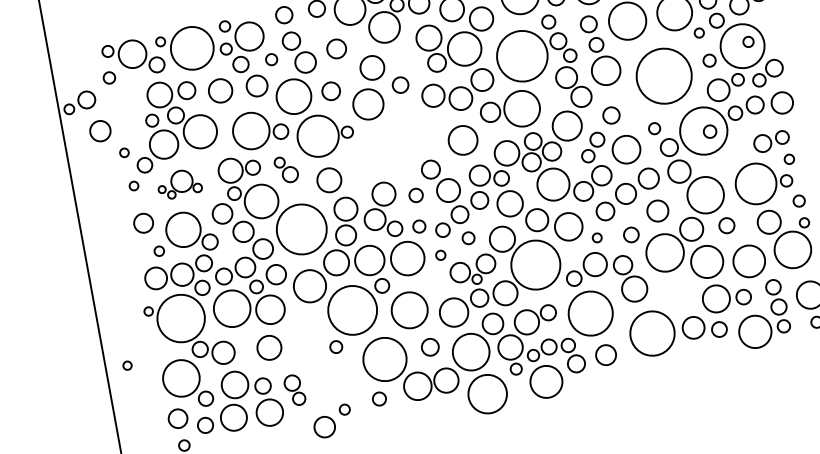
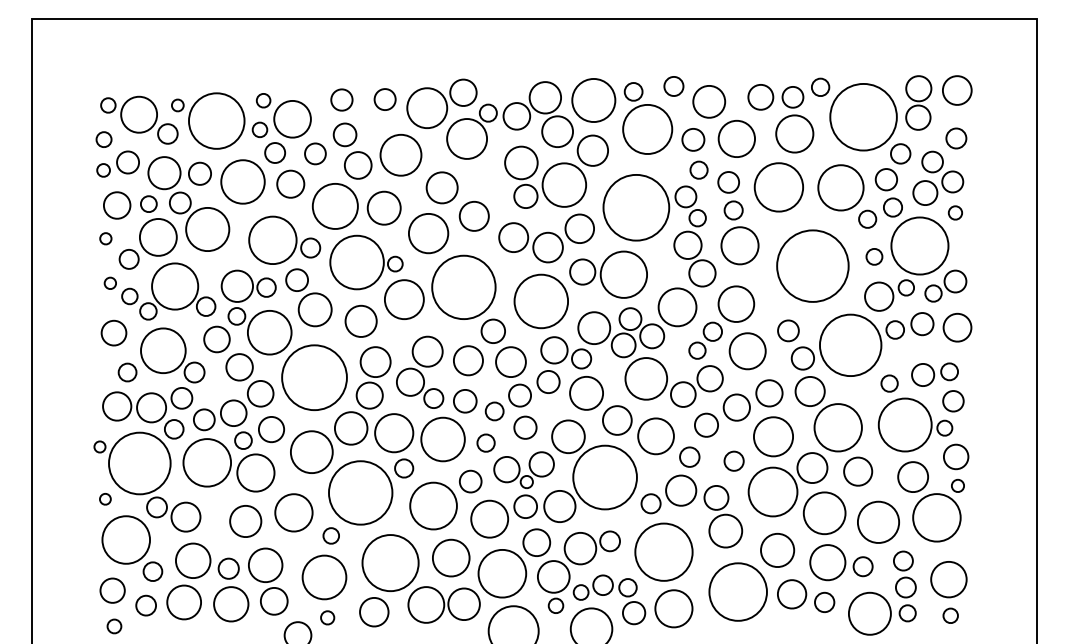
part: (548, 21) -> (698, 169), moved
part: (699, 32) -> (867, 218), size x1.43
part: (747, 41) -> (954, 212), moved
part: (336, 49) -> (400, 155), size x1.67
part: (271, 59) -> (315, 153), size x1.43
part: (400, 85) -> (473, 216), size x1.43
part: (220, 90) -> (242, 181), size x1.43
part: (330, 90) -> (383, 207), size x1.43
part: (78, 102) -> (117, 163), moved
part: (611, 115) -> (736, 303), size x1.67
part: (654, 128) -> (788, 330), size x1.43
part: (100, 131) -> (117, 205), moved
part: (709, 131) -> (889, 383), moved
part: (462, 140) -> (540, 301), size x1.43
part: (384, 142) -> (440, 286), added
part: (789, 159) -> (953, 401), size x1.67
part: (286, 169) -> (308, 297), size x1.67
part: (179, 184) -> (168, 291), size x1.67
part: (416, 195) -> (468, 360), size x1.67
part: (799, 200) -> (956, 456), size x1.67
part: (657, 210) -> (773, 436), size x1.43
part: (727, 225) -> (858, 471), size x1.43
part: (419, 226) -> (465, 401), size x1.43
part: (596, 237) -> (689, 456), size x1.67
part: (468, 238) -> (525, 427), size x1.43
part: (159, 251) -> (127, 372), size x1.43
part: (440, 255) -> (485, 442), size x1.43
part: (434, 286) -> (470, 481), added
part: (676, 296) -> (777, 550), added
part: (304, 334) -> (293, 512), added
part: (430, 346) -> (451, 557), size x1.67
part: (605, 354) -> (673, 608), size x1.43
part: (127, 365) -> (105, 499), moved
part: (336, 379) -> (324, 577), added
part: (294, 390) -> (268, 581), size x1.67
part: (379, 399) -> (374, 612), size x1.67

